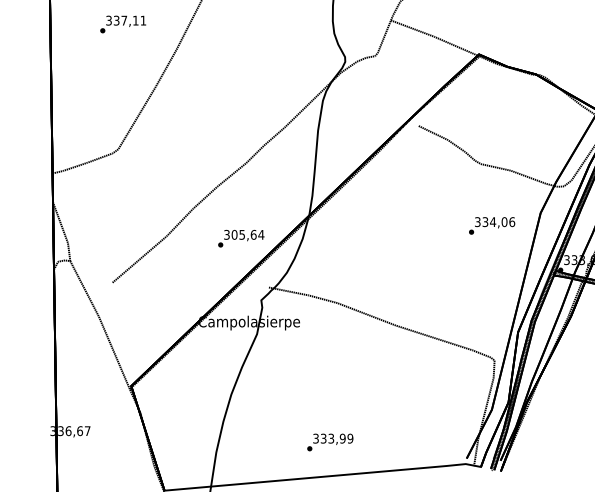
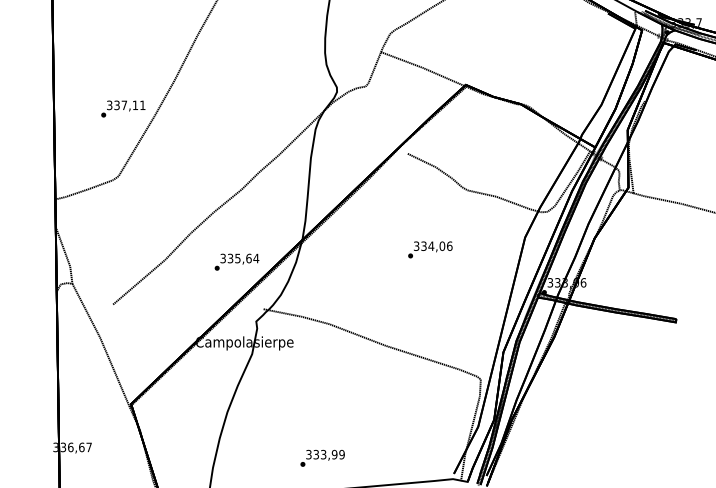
text: (123, 23) -> (123, 108), moved
text: (492, 225) -> (430, 249), moved
text: (234, 234) -> (230, 258), 305,64 -> 335,64

